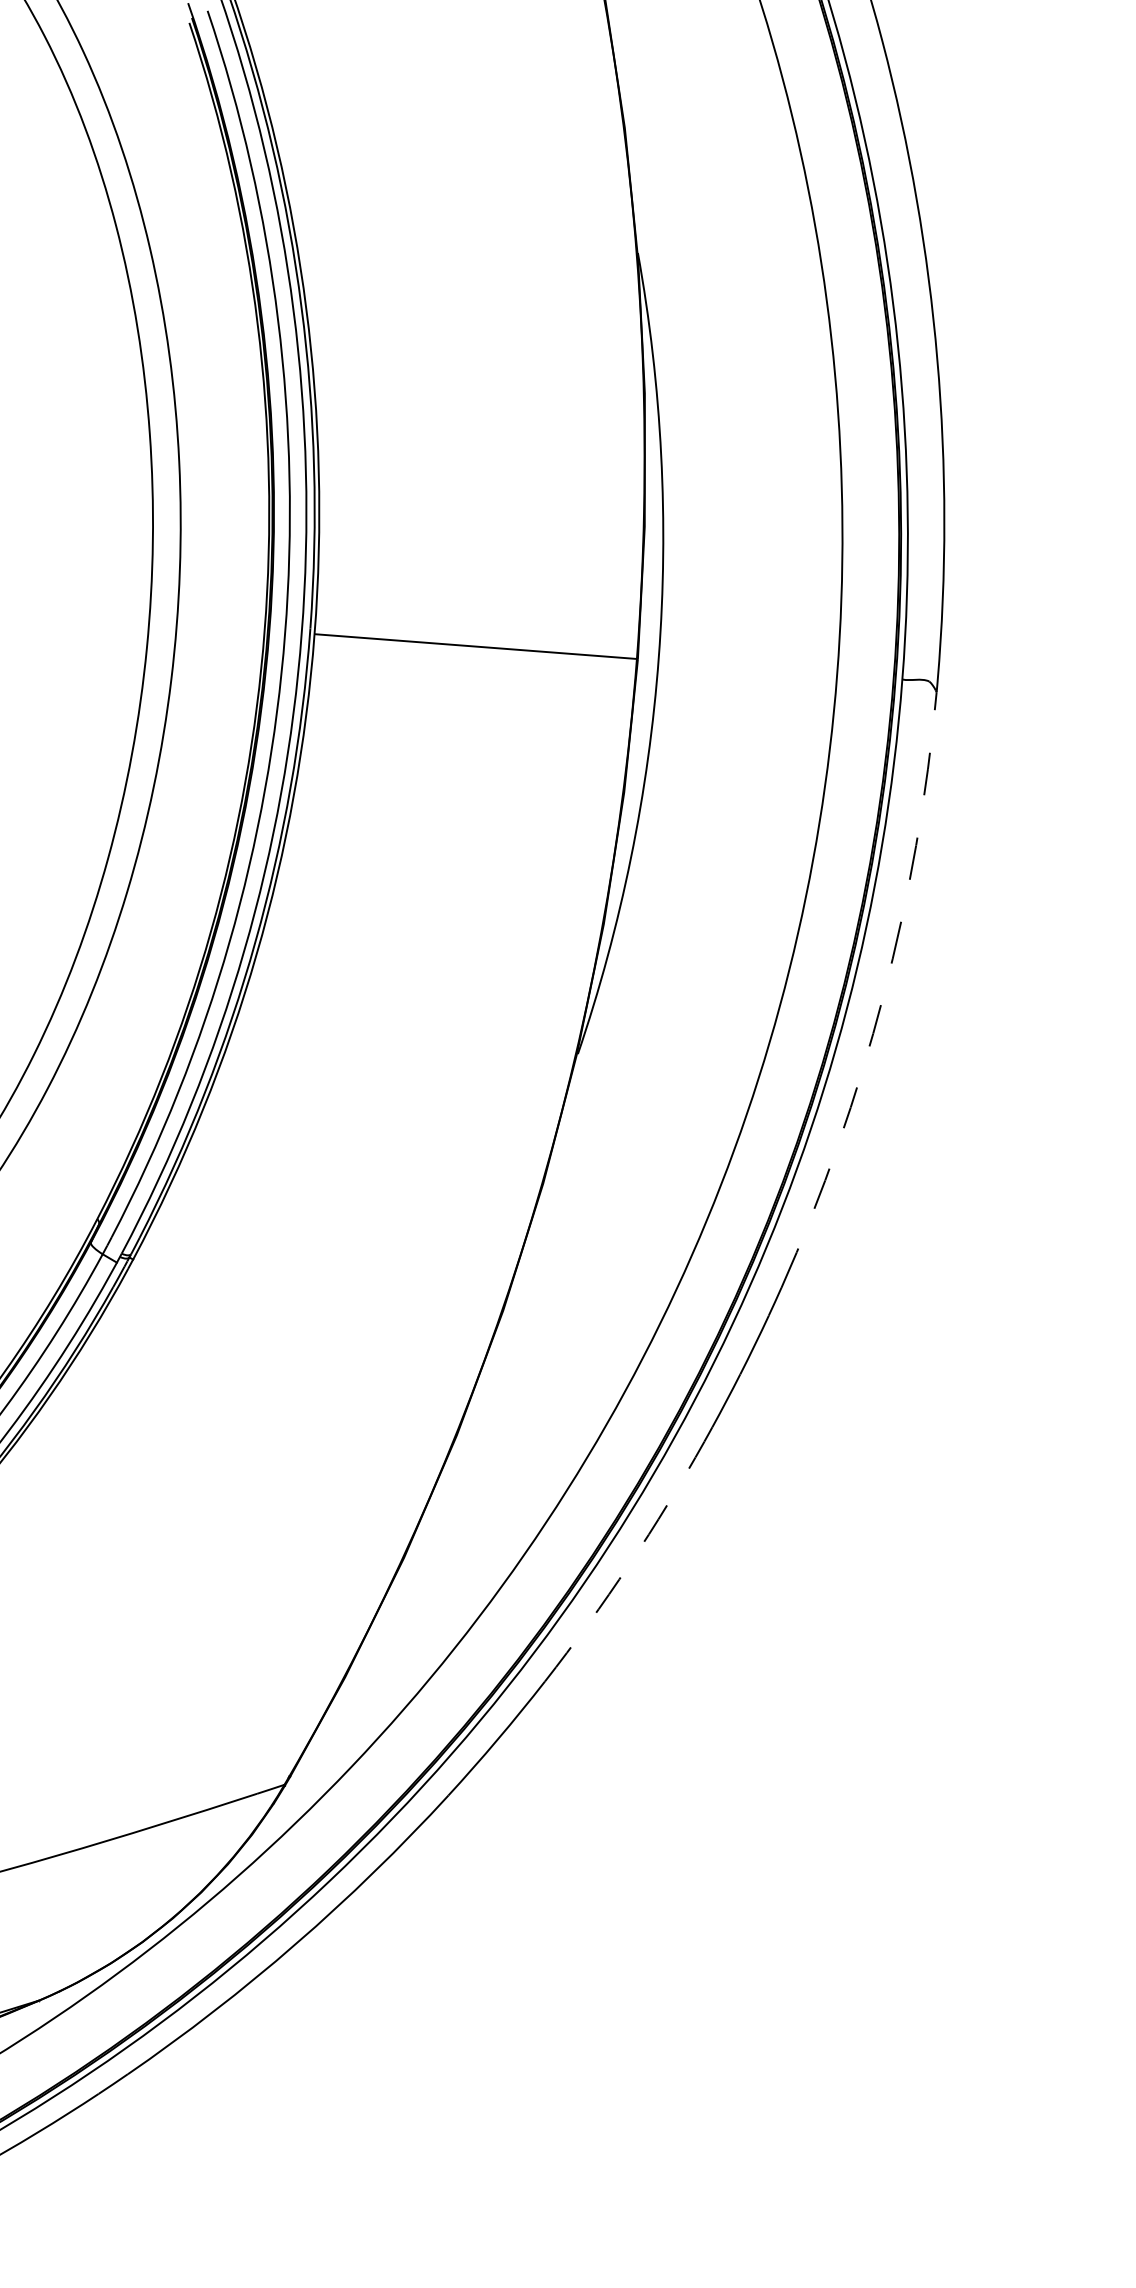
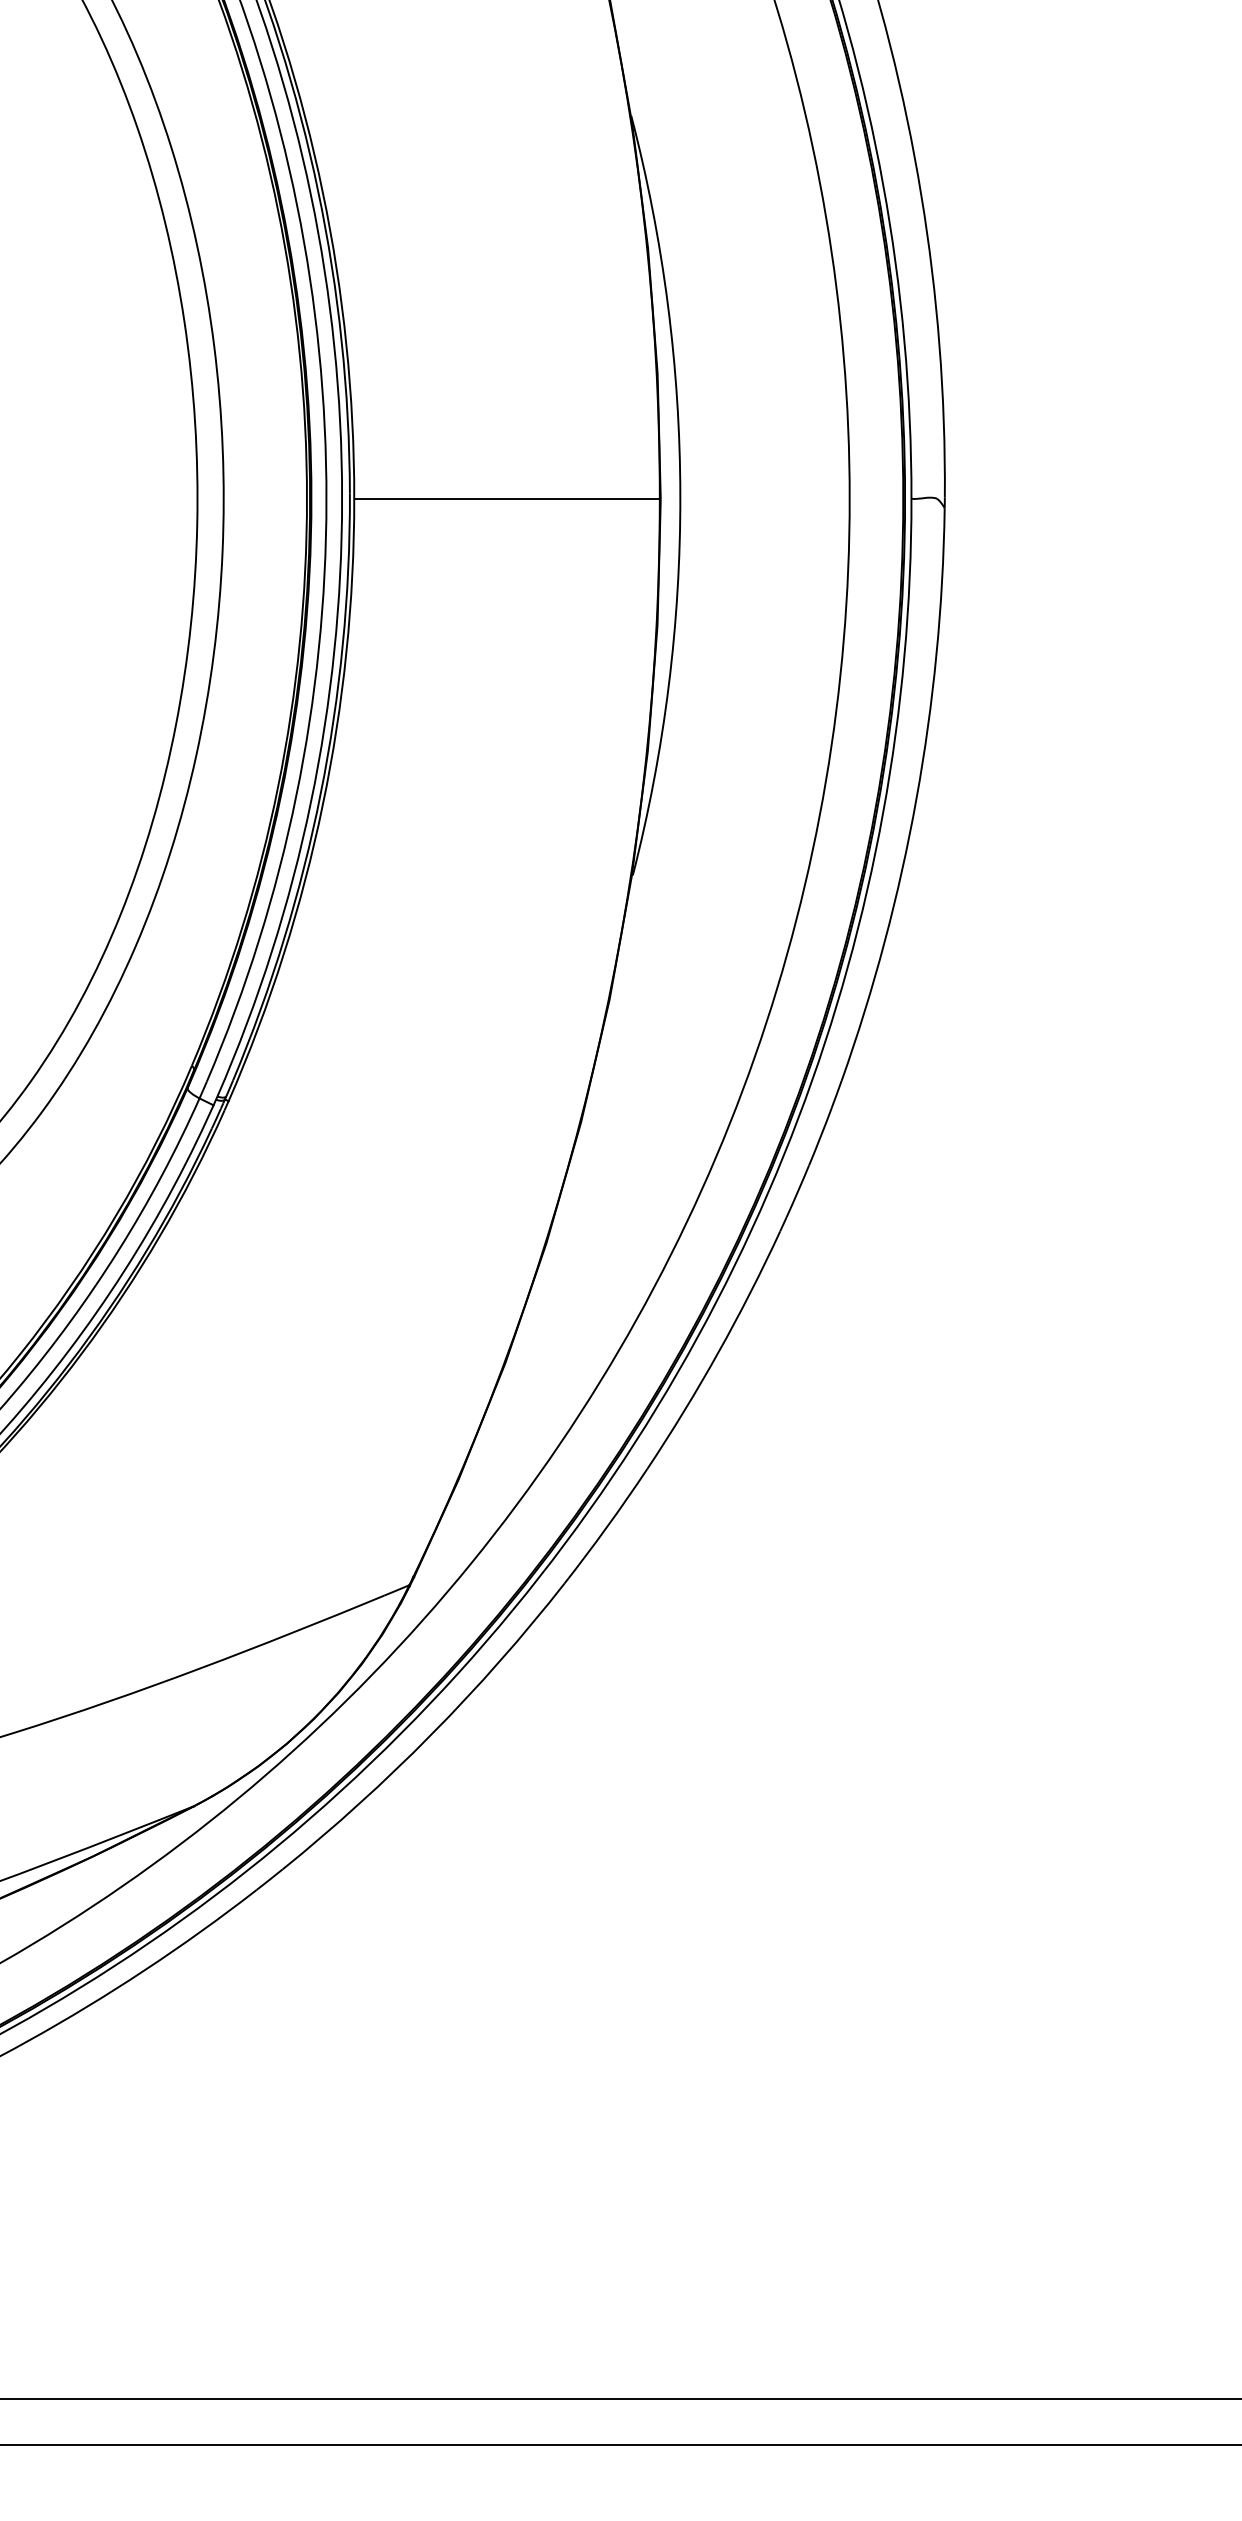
arc: (883, 996) -> (916, 798), dashed -> solid
arc: (629, 1564) -> (718, 1352), dashed -> solid

